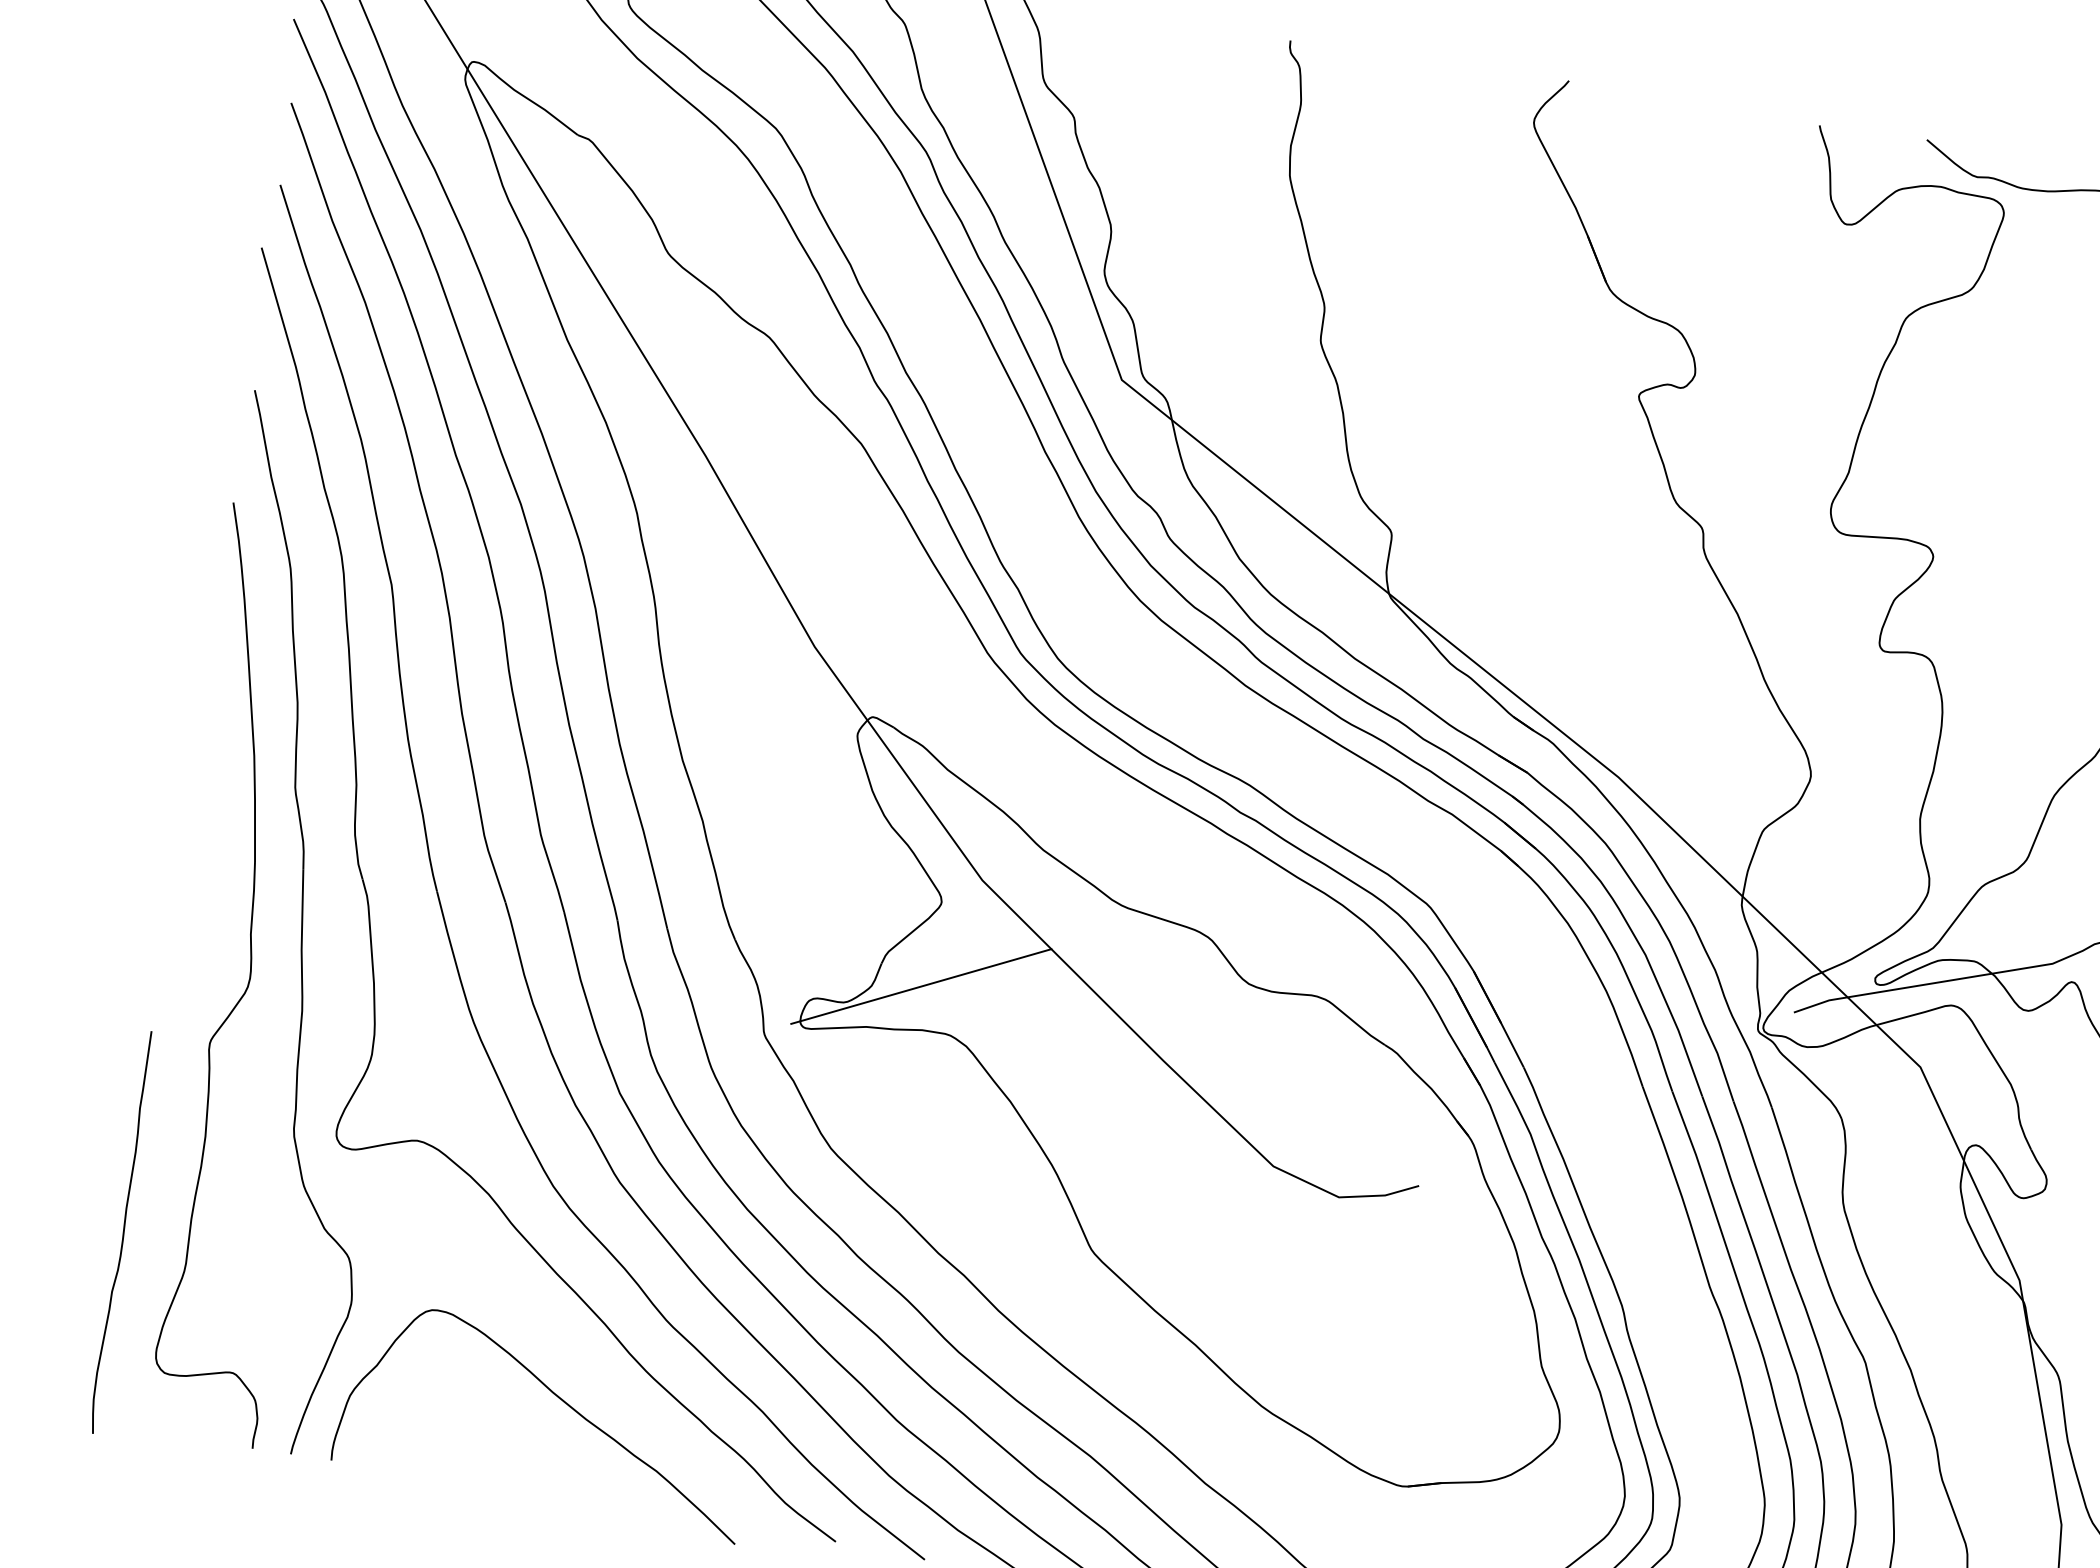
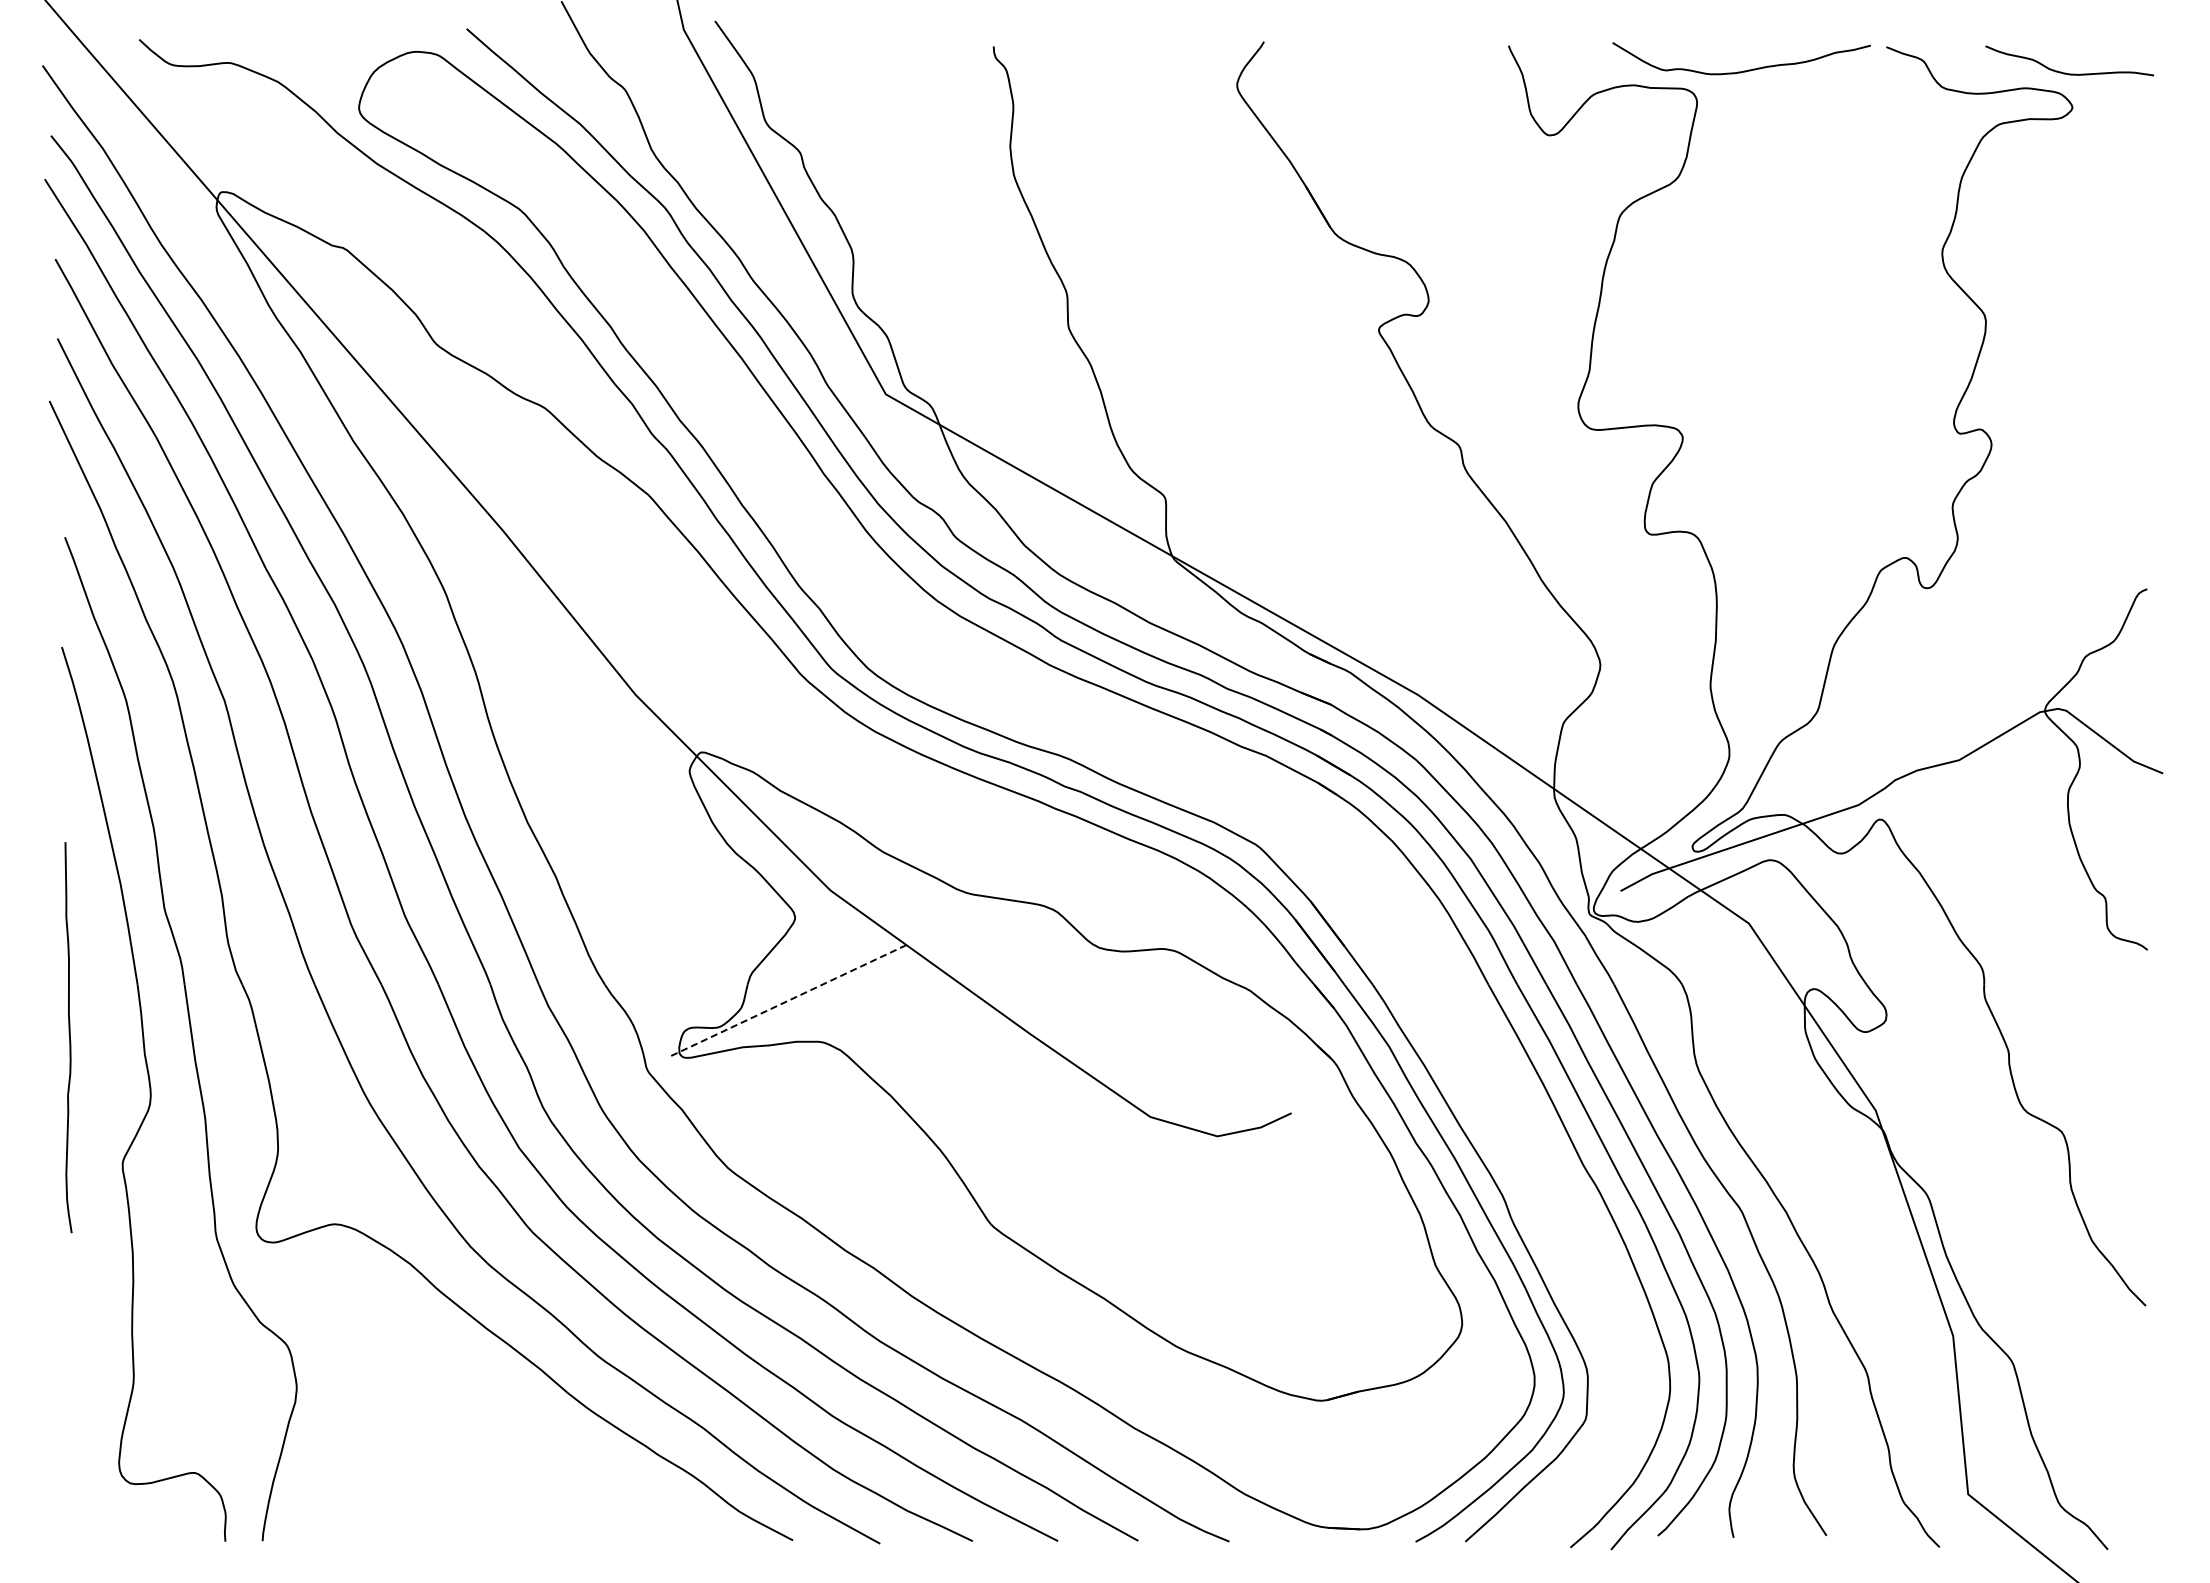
line: (922, 986) -> (789, 1000), solid -> dashed
curve: (123, 1232) -> (69, 1037), moved
curve: (563, 1402) -> (513, 1450), removed

